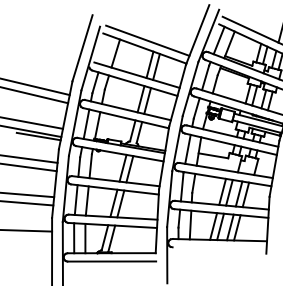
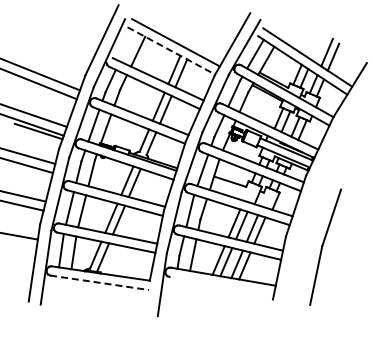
line: (144, 48) -> (171, 50), solid -> dashed
line: (111, 261) -> (99, 282), solid -> dashed

